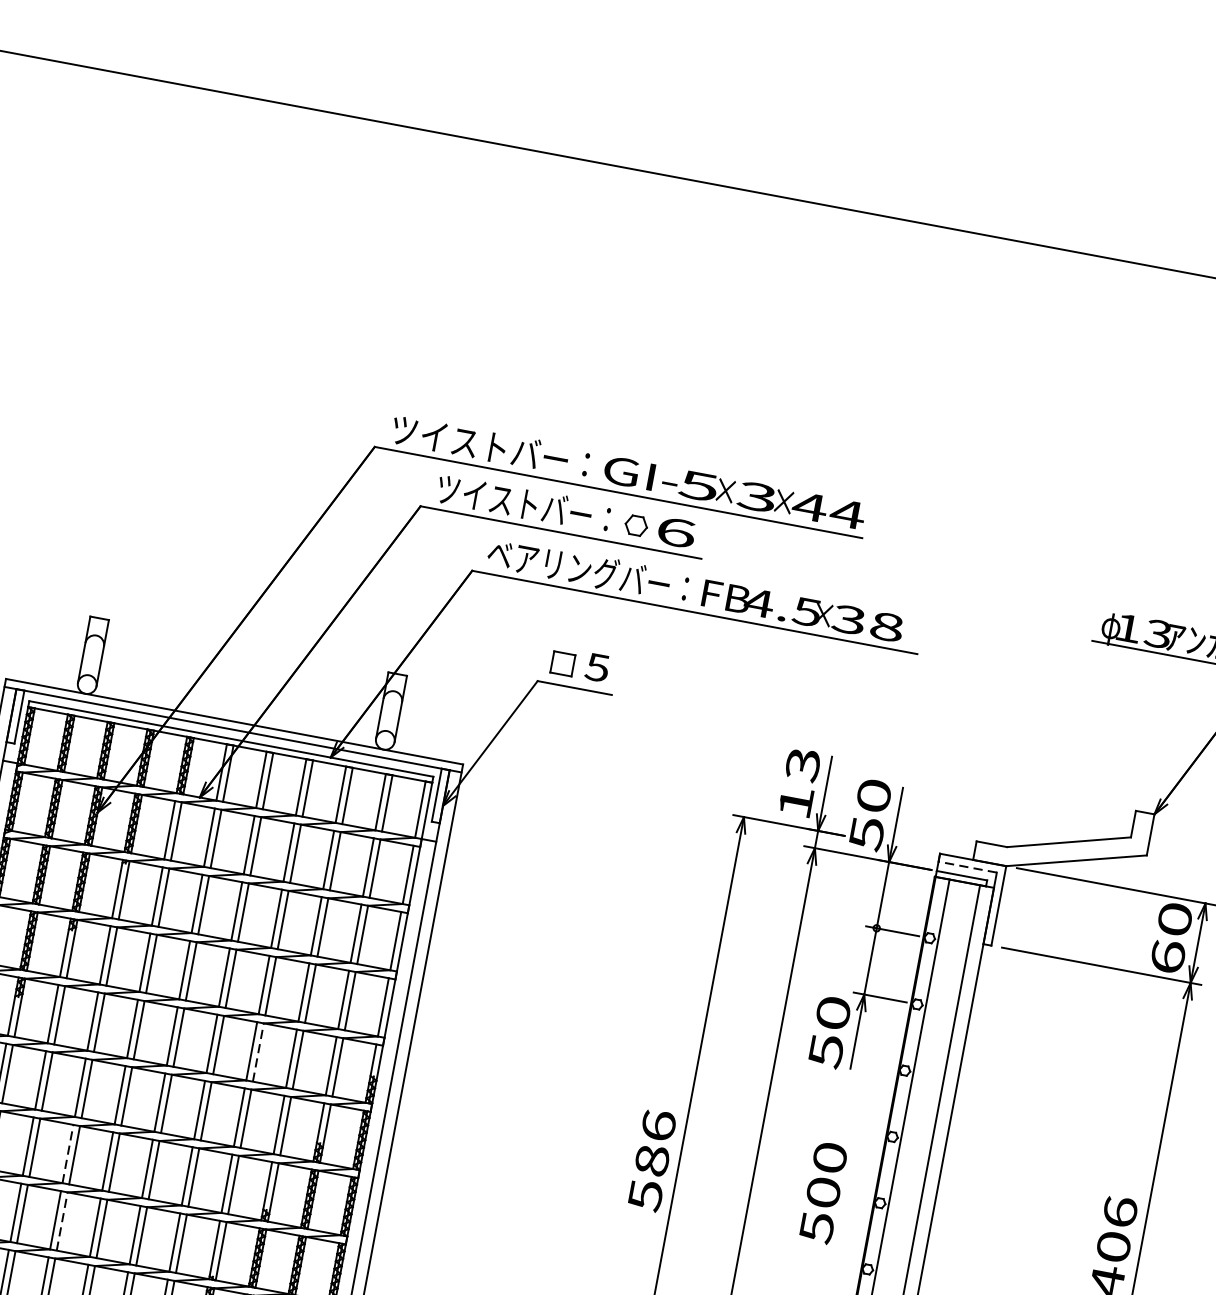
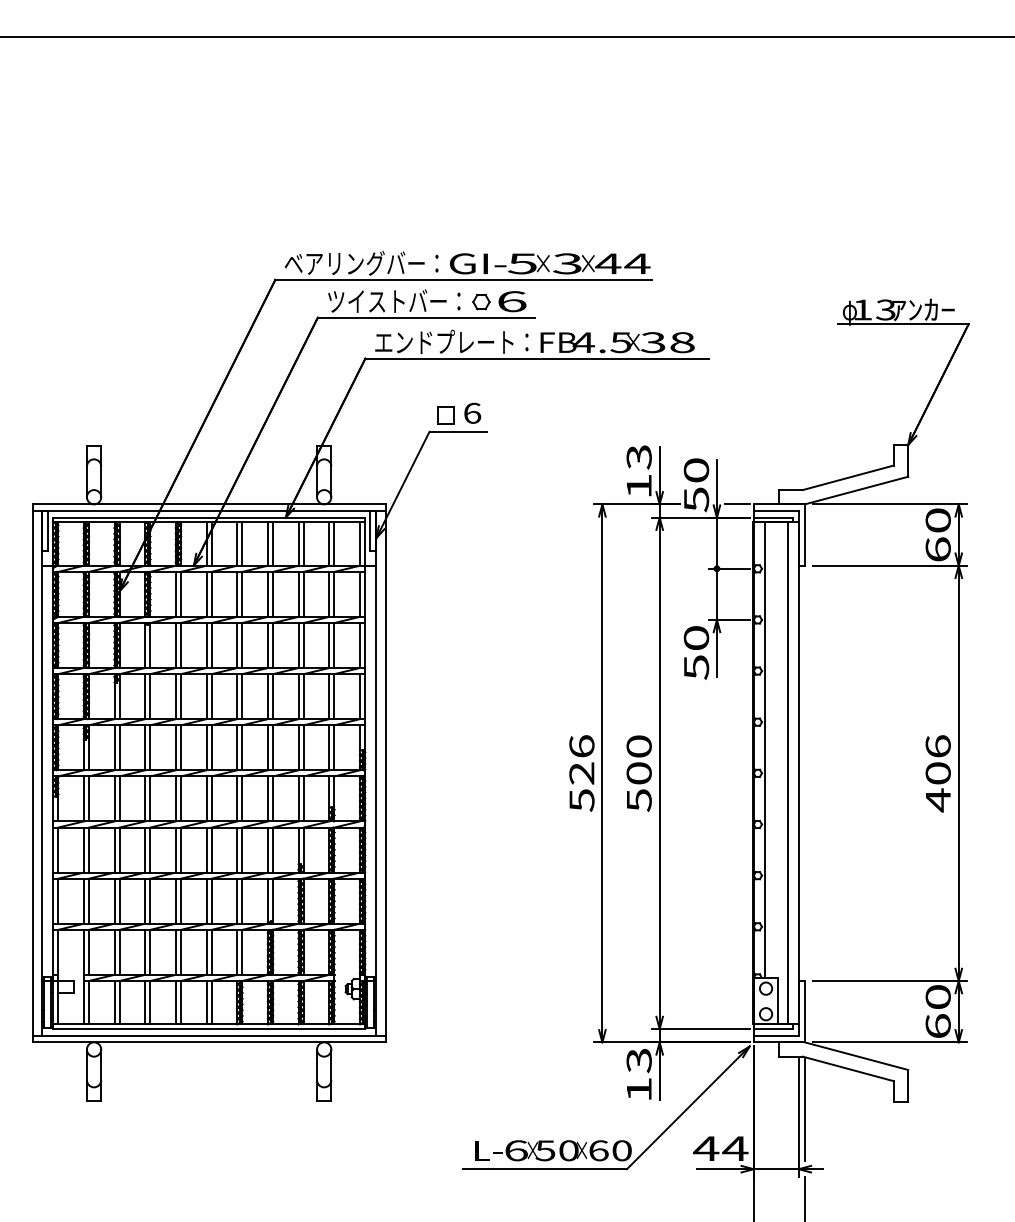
text: (490, 445) -> (361, 262), ツイストバー： -> ベアリングバー：
text: (578, 567) -> (444, 341), ベアリングバー： -> エンドプレート：
text: (597, 666) -> (472, 412), 5 -> 6
line: (918, 849) -> (737, 504), added
line: (967, 867) -> (776, 510), dashed -> solid
line: (258, 1052) -> (273, 747), dashed -> solid
line: (68, 1154) -> (145, 850), dashed -> solid
text: (651, 1160) -> (581, 773), 586 -> 526
text: (822, 1192) -> (638, 773), moved
line: (62, 1221) -> (150, 901), dashed -> solid

